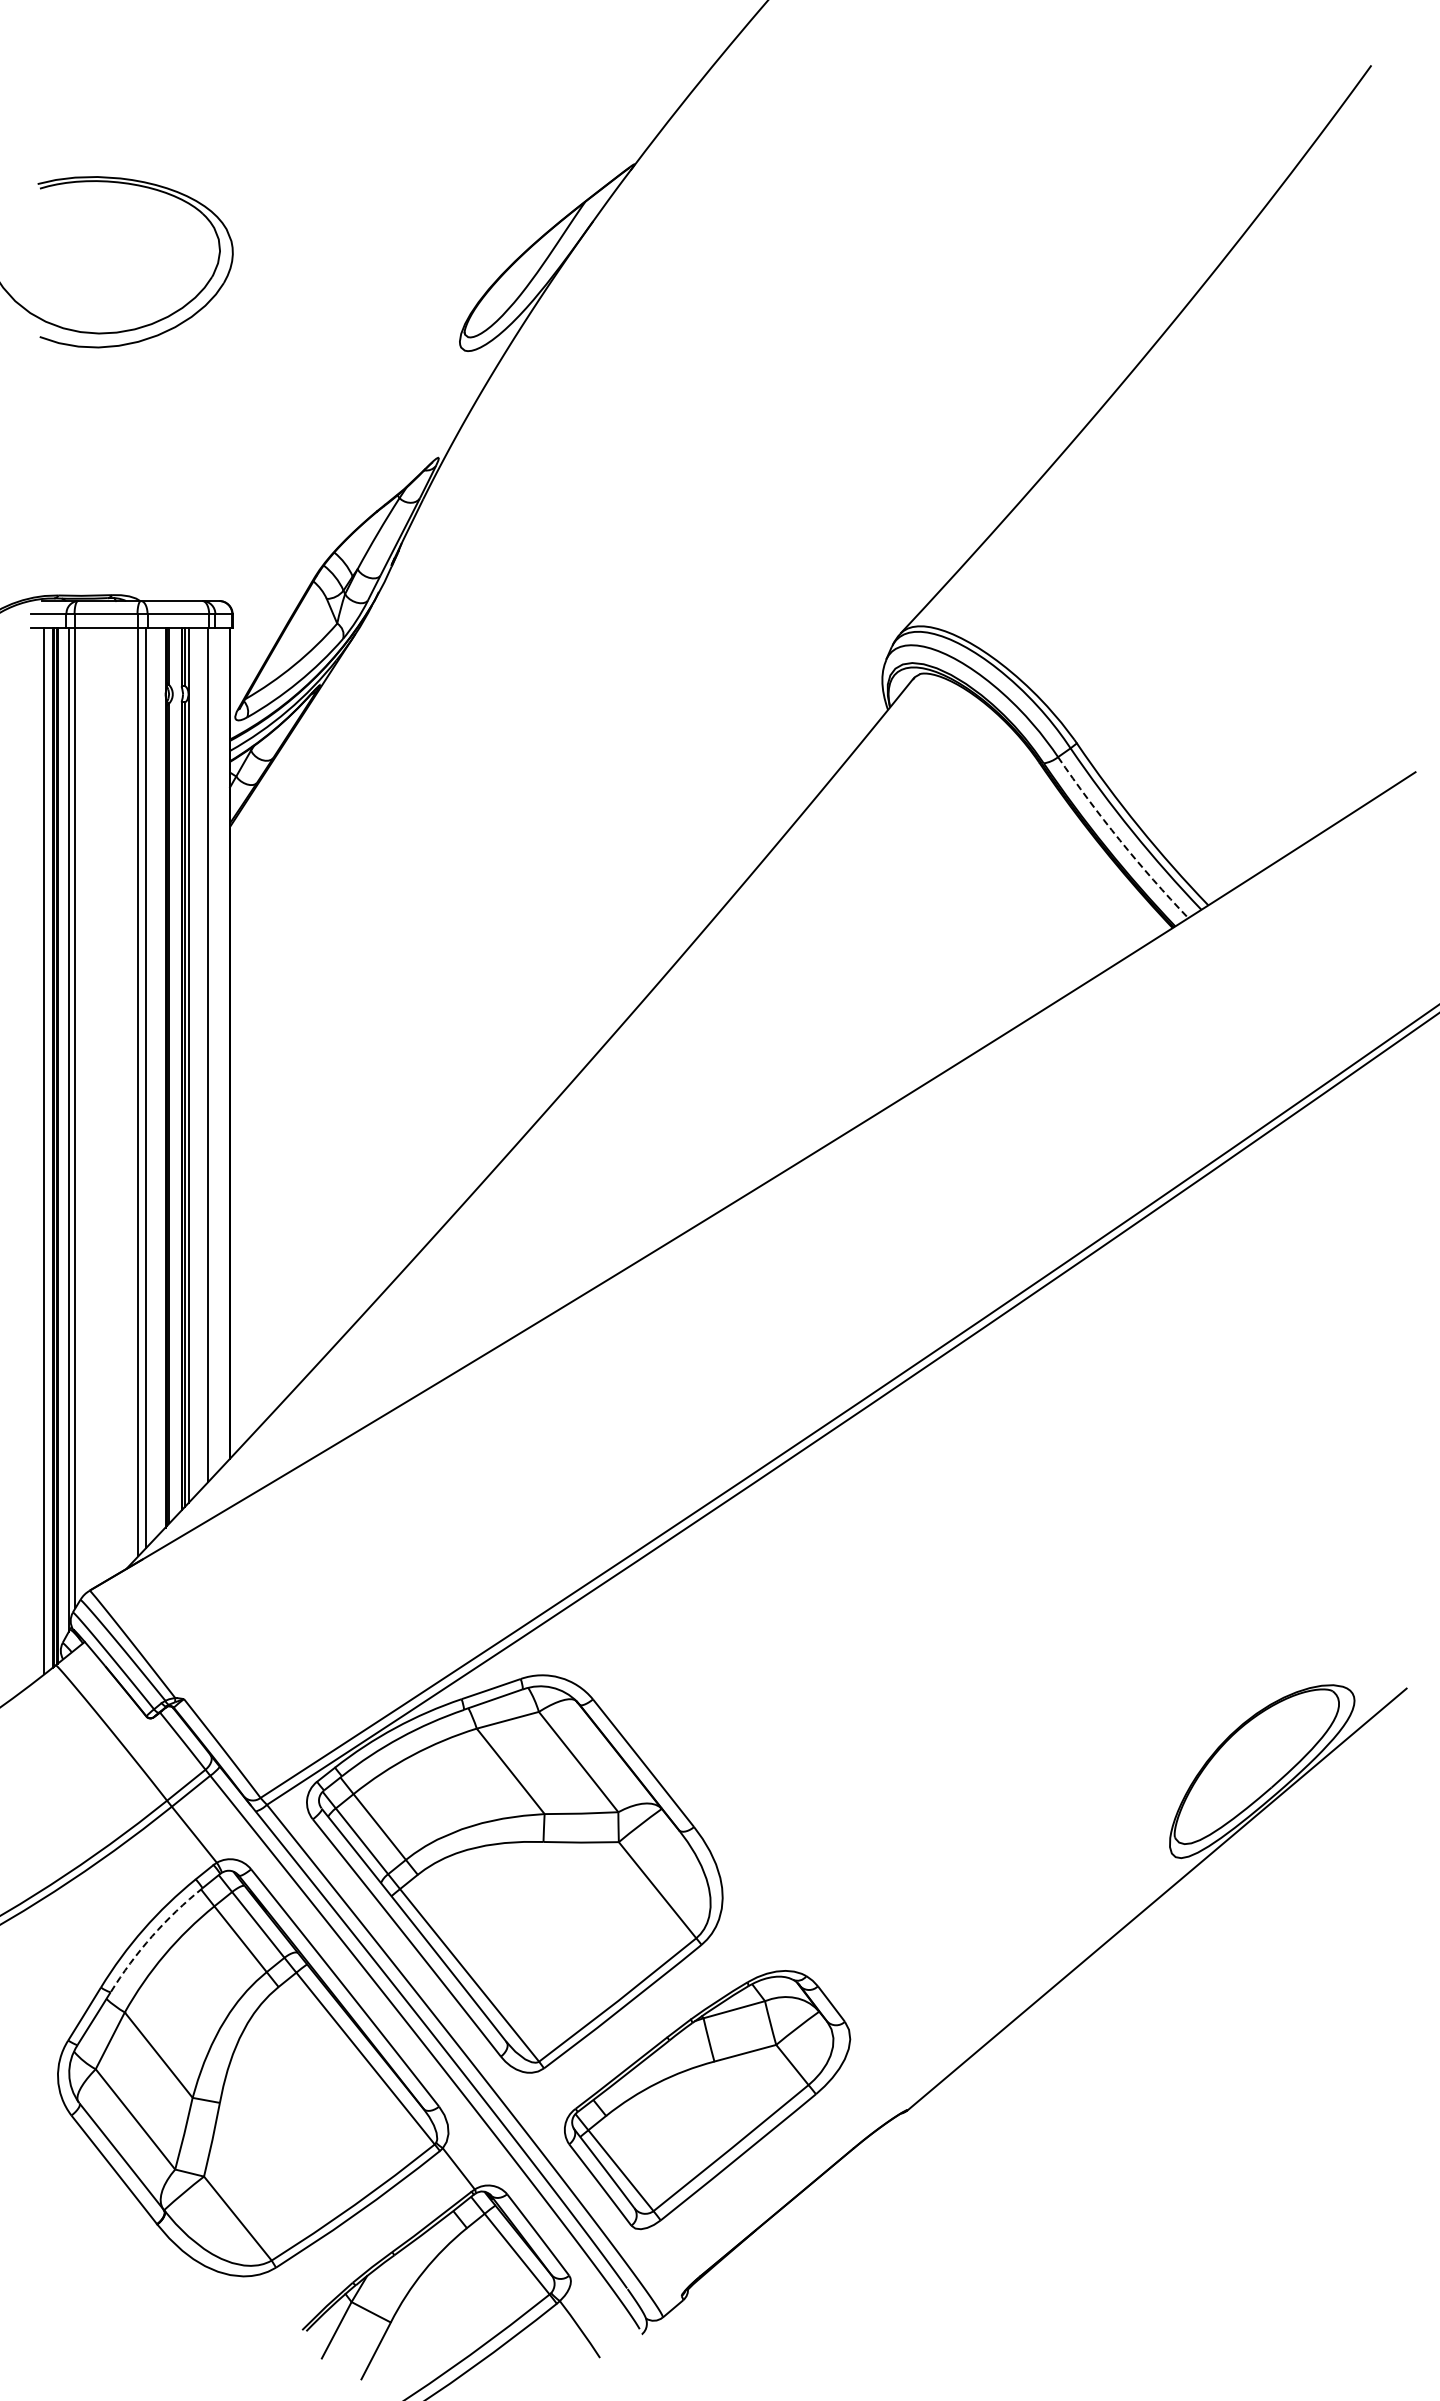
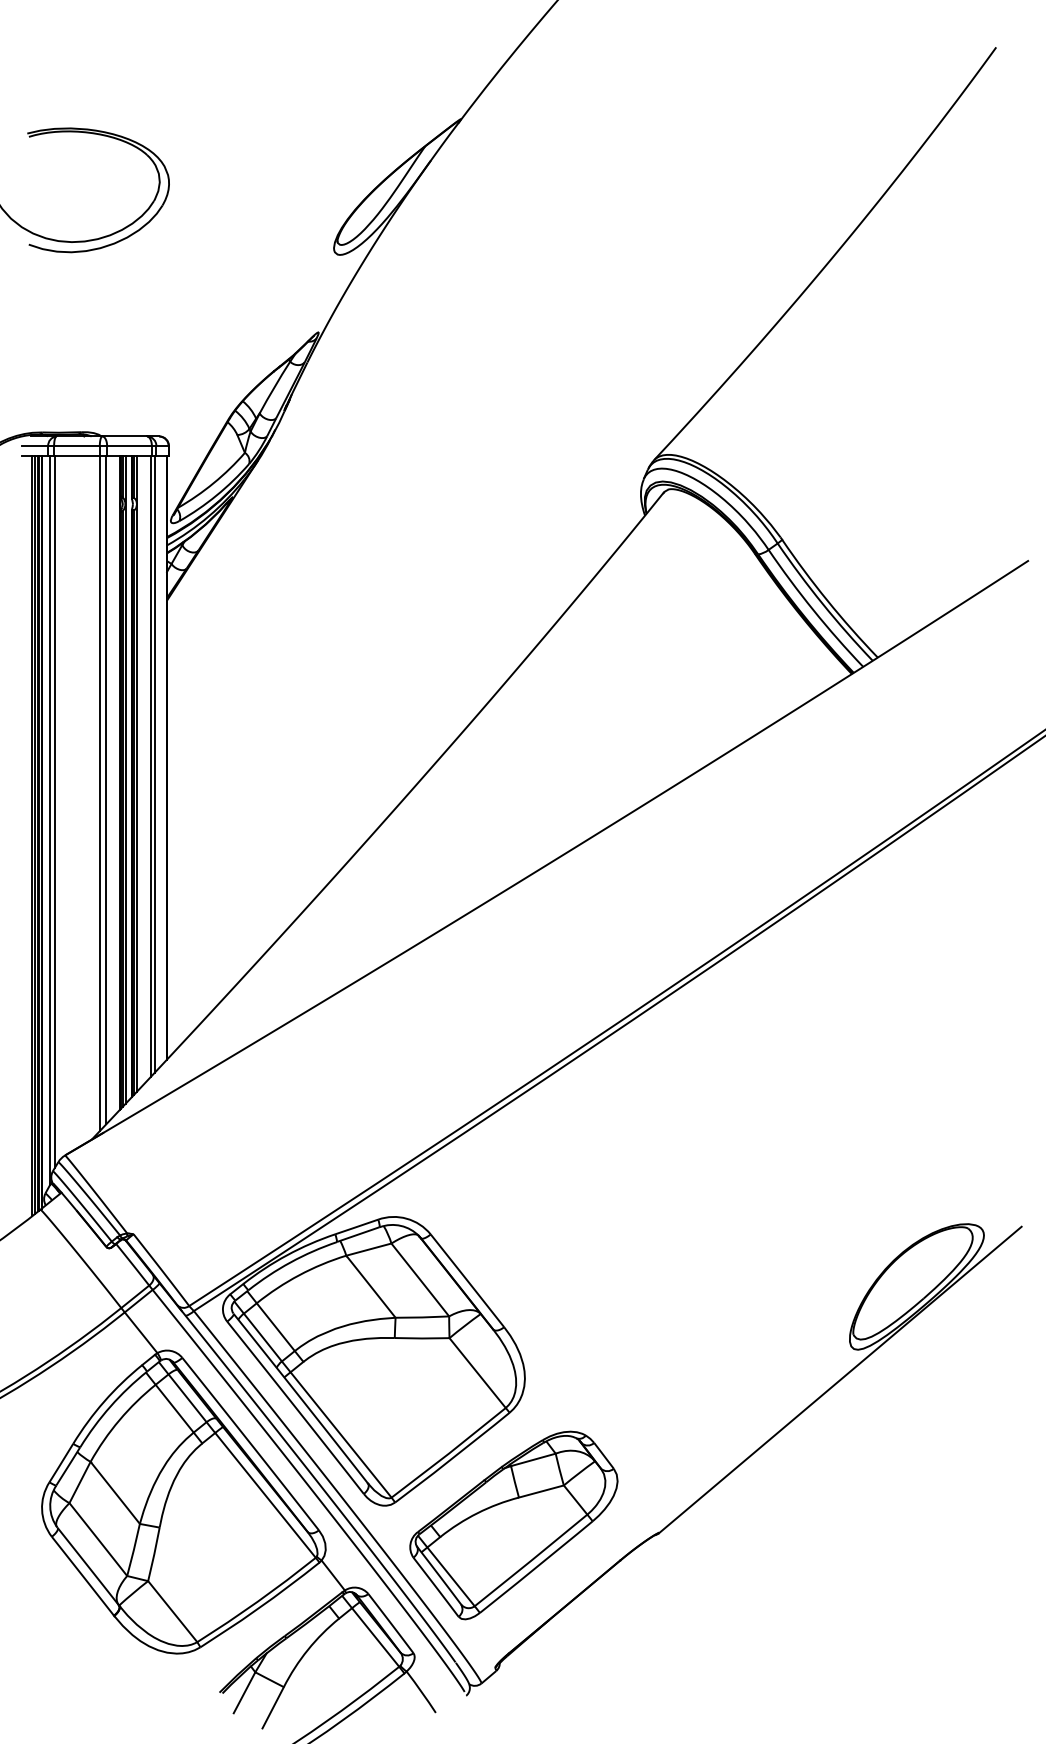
arc: (1119, 840) -> (813, 610), dashed -> solid
line: (212, 1052) -> (154, 764), added
line: (173, 1073) -> (125, 779), added
line: (48, 1149) -> (35, 834), added
arc: (152, 1936) -> (110, 1406), dashed -> solid

